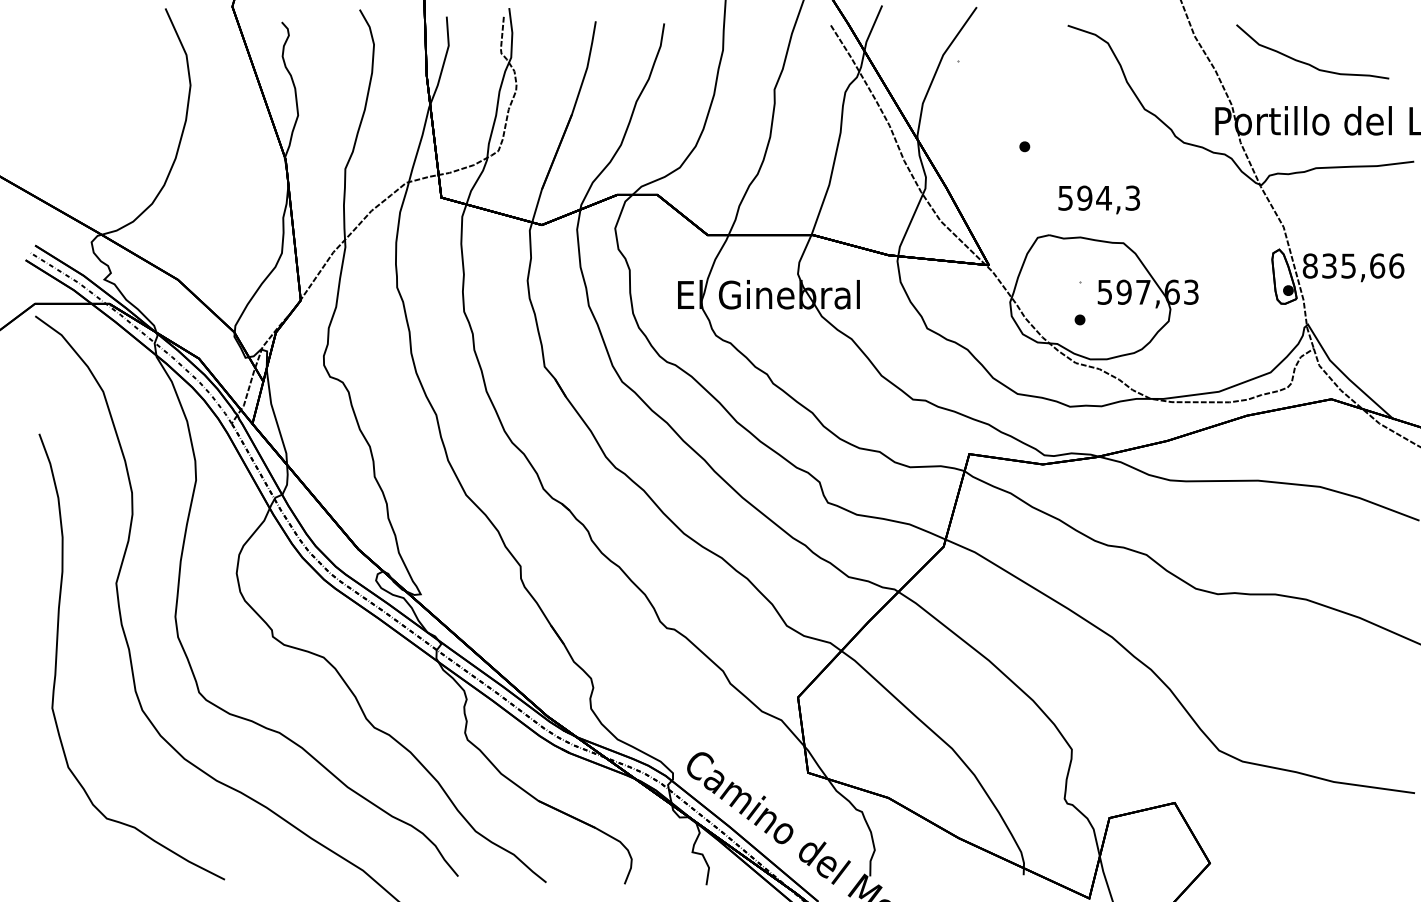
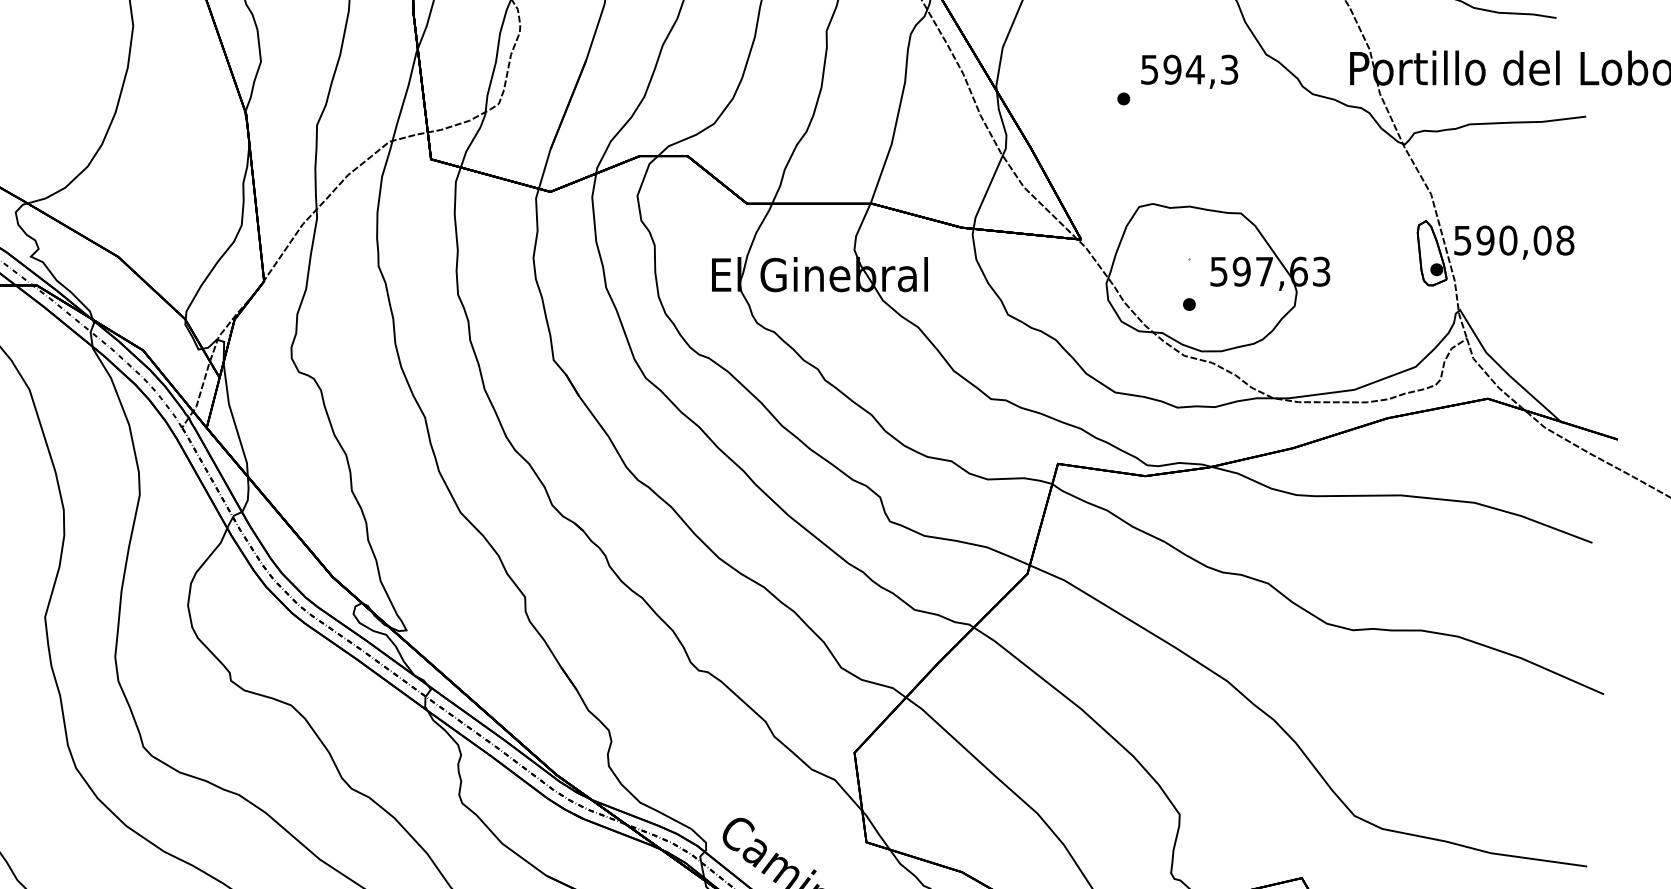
text: (1098, 199) -> (1188, 71), moved
text: (1353, 265) -> (1514, 239), 835,66 -> 590,08

